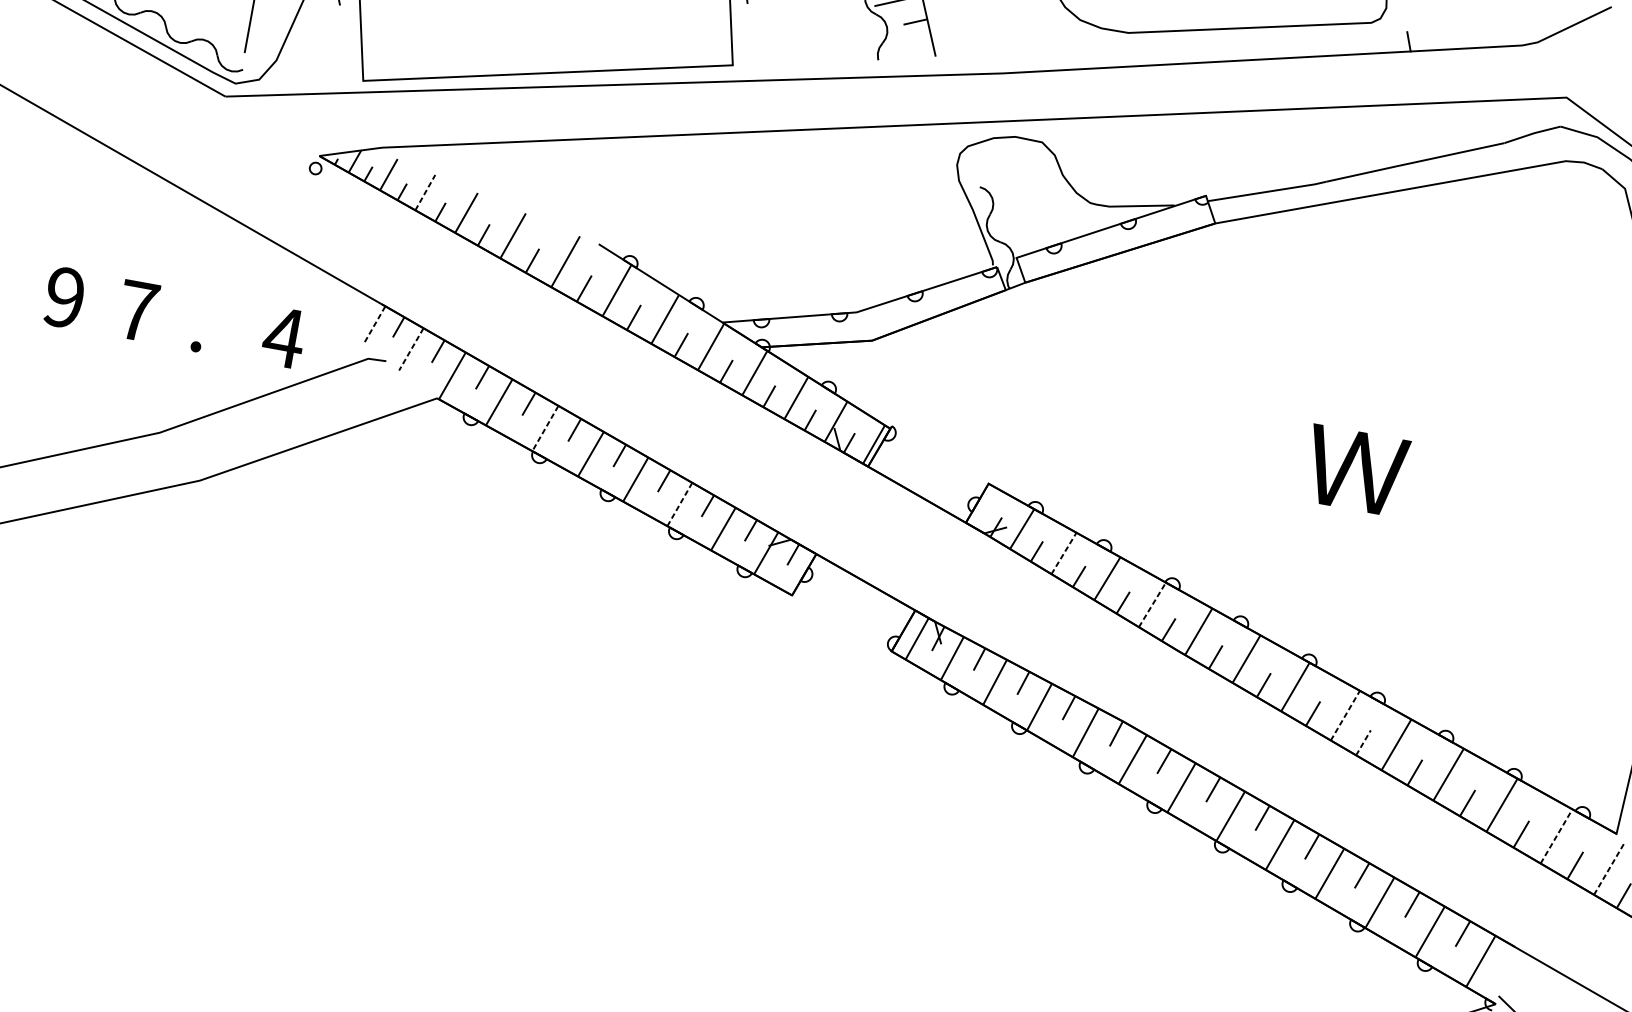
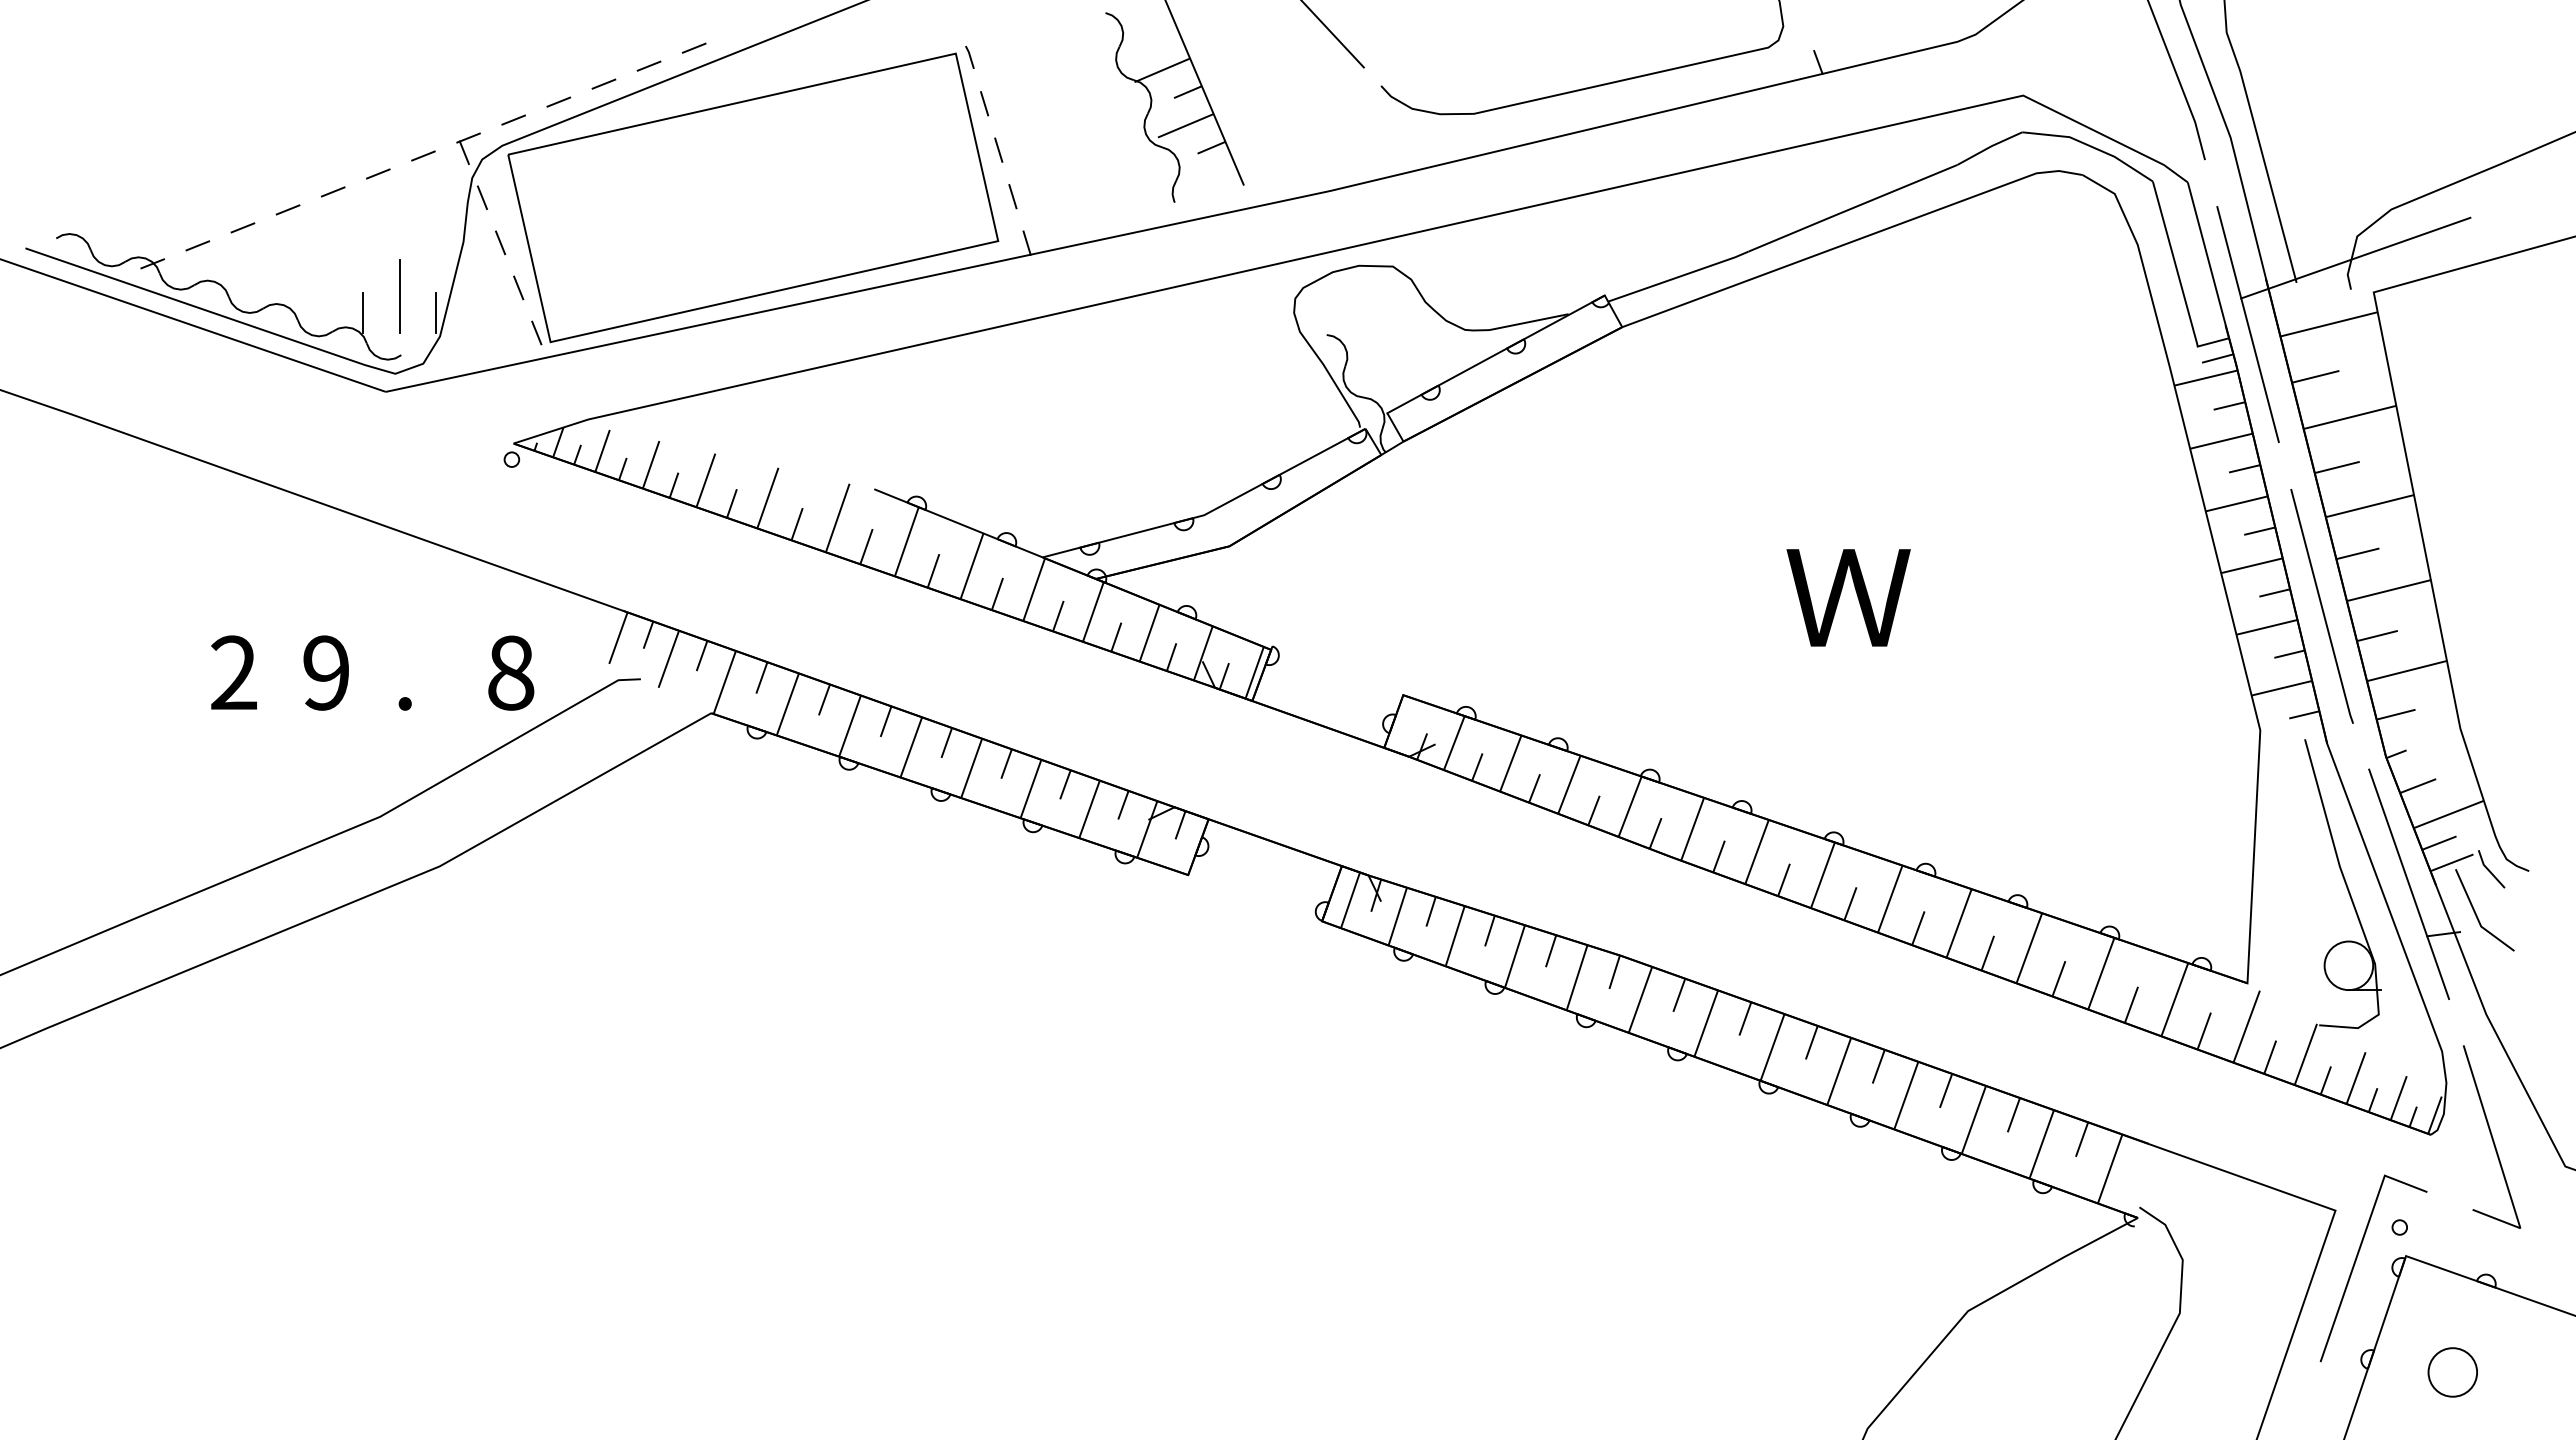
line: (219, 30) -> (363, 312), added
line: (750, 31) -> (1012, 196), added
line: (345, 32) -> (518, 287), added
line: (277, 40) -> (436, 312), added
line: (755, 70) -> (1026, 242), added
line: (353, 71) -> (536, 332), added
line: (425, 192) -> (651, 464), dashed -> solid
text: (64, 297) -> (233, 672), 9 -> 2
text: (137, 310) -> (326, 672), 7 -> 9
line: (374, 325) -> (618, 638), dashed -> solid
text: (283, 337) -> (510, 672), 4 -> 8
line: (411, 349) -> (668, 659), dashed -> solid
line: (544, 428) -> (849, 726), dashed -> solid
line: (679, 504) -> (1030, 789), dashed -> solid
line: (1063, 553) -> (1510, 763), dashed -> solid
line: (1152, 604) -> (1630, 806), dashed -> solid
line: (1345, 715) -> (1890, 899), dashed -> solid
line: (1363, 742) -> (1918, 927), dashed -> solid
line: (1556, 836) -> (2174, 999), dashed -> solid
line: (1609, 868) -> (2246, 1026), dashed -> solid

